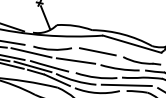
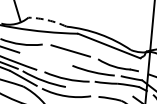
arc: (74, 25) -> (47, 19), solid -> dashed
line: (75, 60) -> (45, 58), removed
line: (126, 85) -> (98, 90), removed

